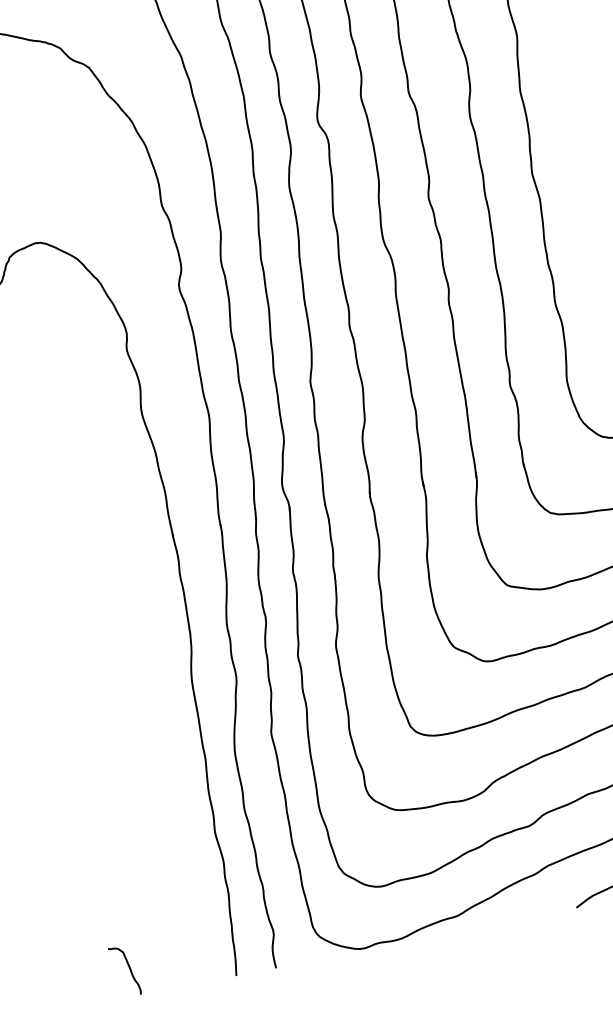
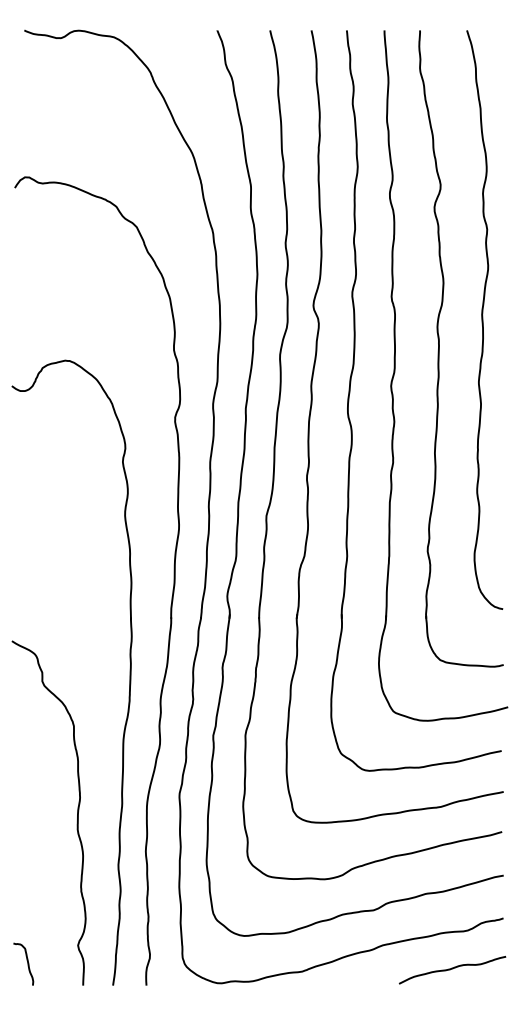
curve: (154, 778) -> (77, 812), added

